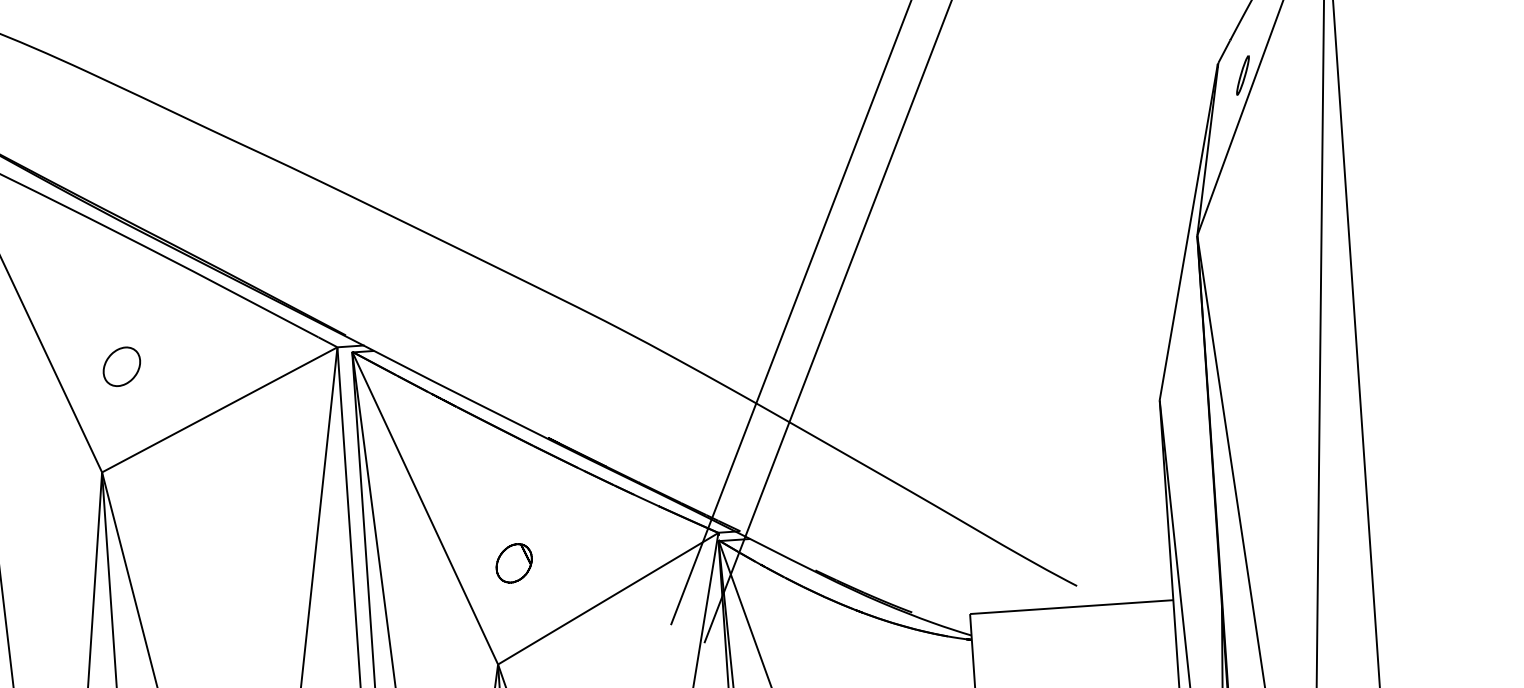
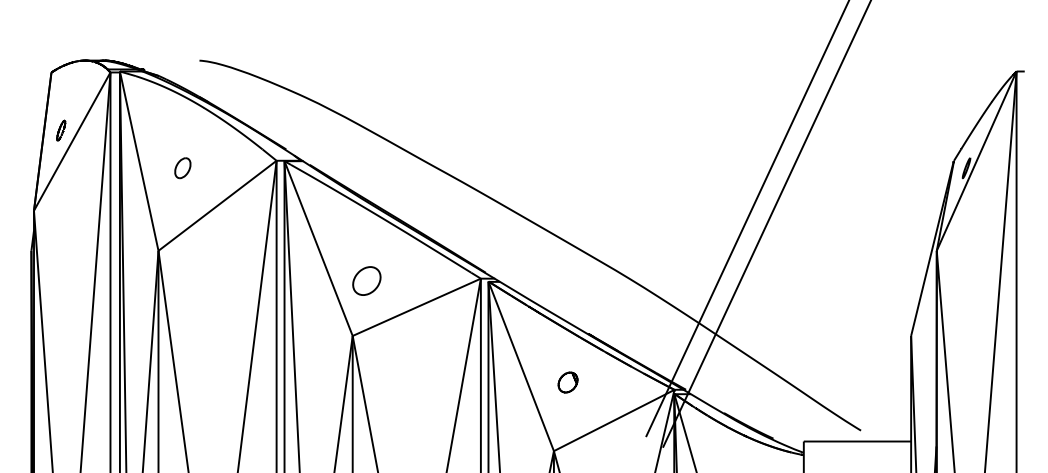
part: (121, 367) -> (366, 281), size x1.4
part: (513, 563) -> (567, 382), moved

